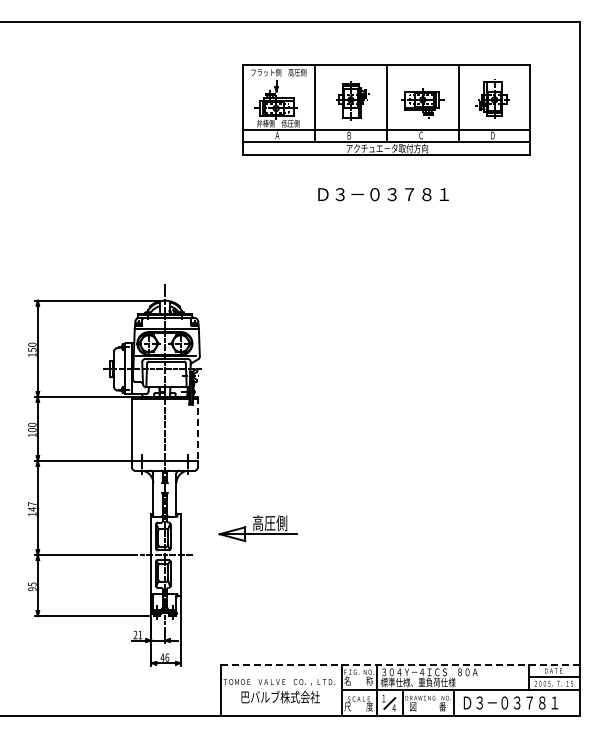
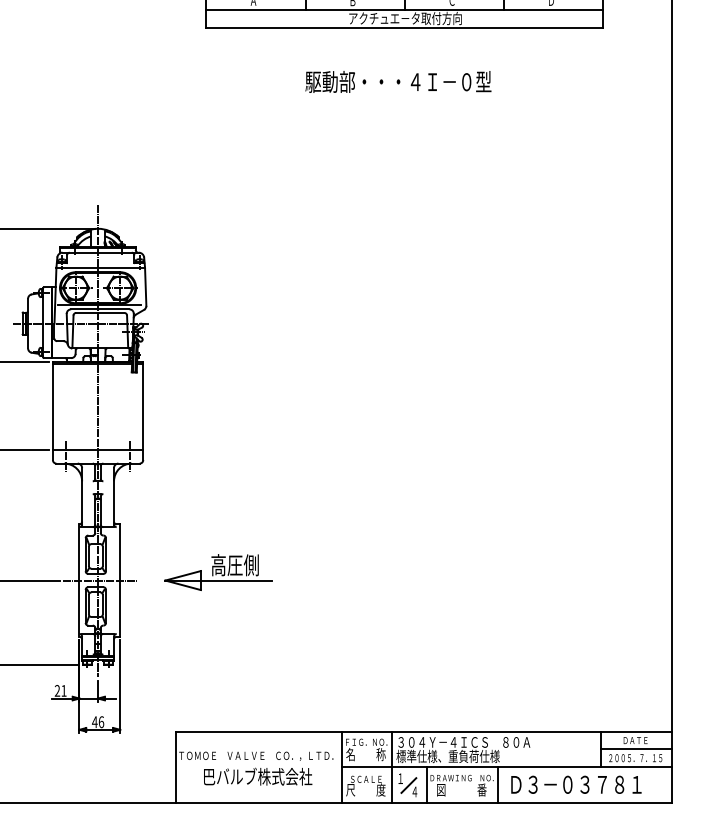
text: (382, 194) -> (398, 82), Ｄ３－０３７８１ -> 駆動部・・・４Ｉ－０型
line: (197, 429) -> (143, 406), dashed -> solid
part: (257, 528) -> (217, 572), moved
line: (400, 664) -> (423, 731), dashed -> solid

